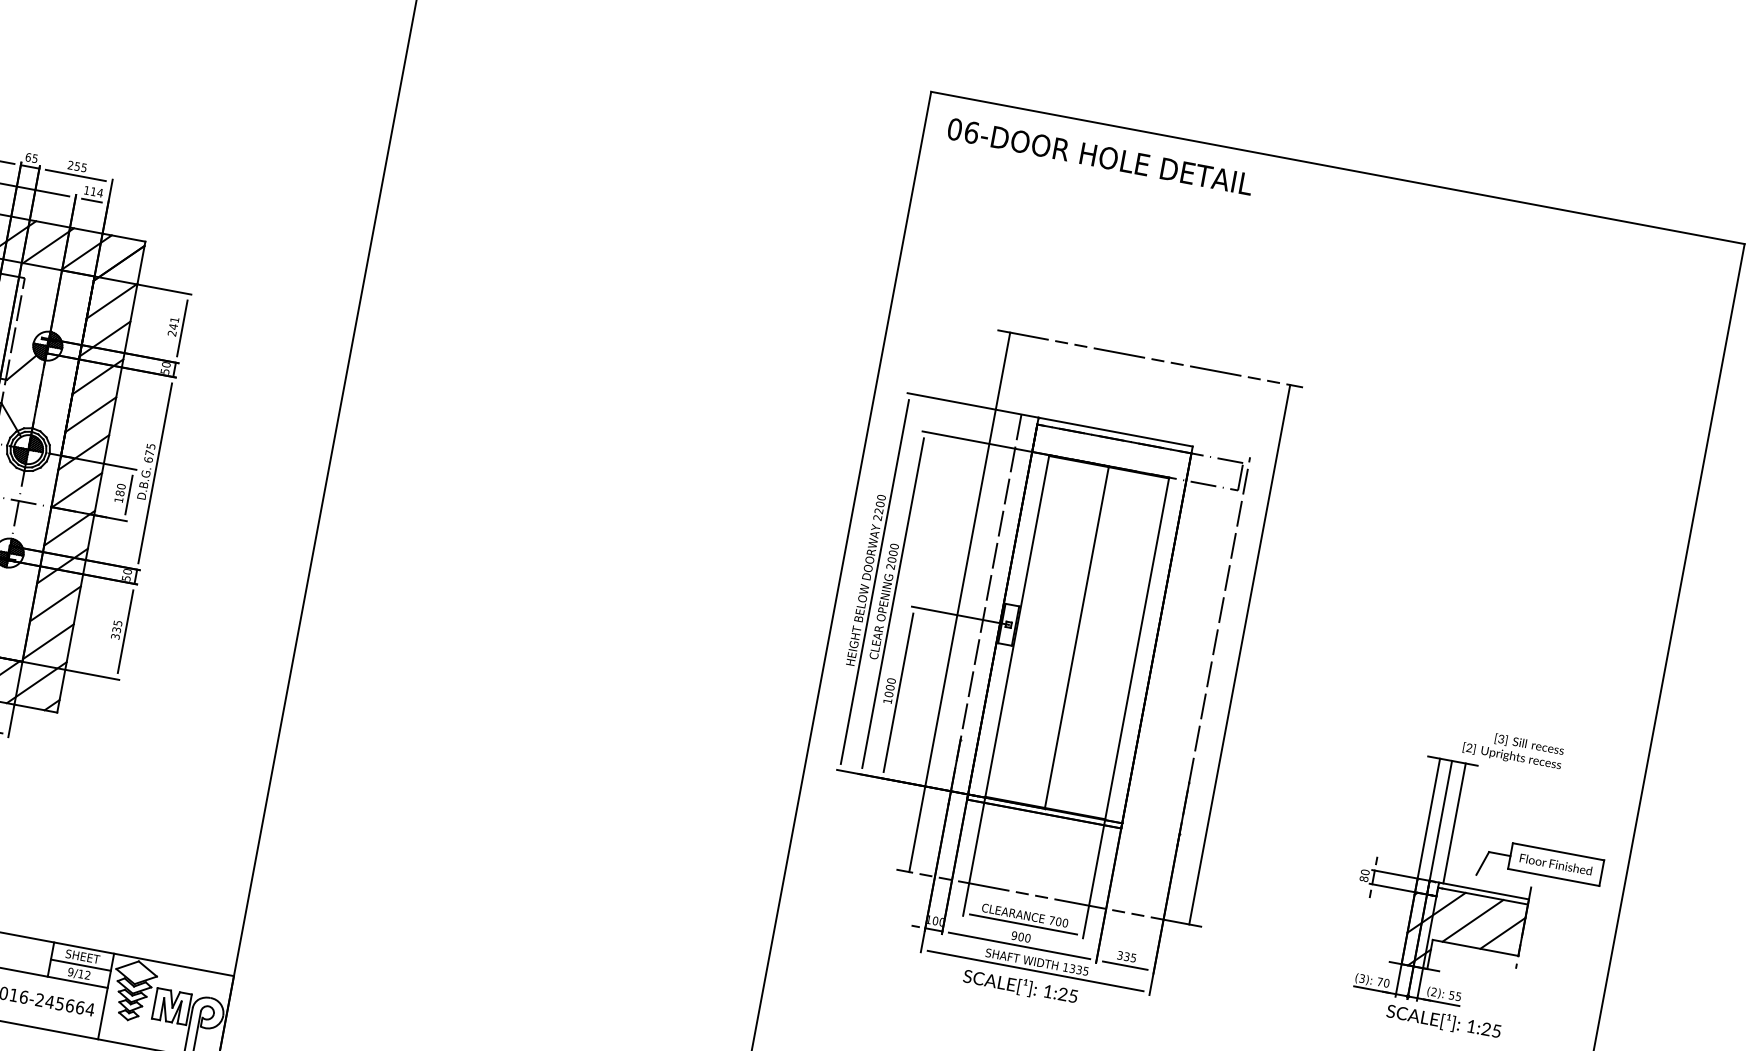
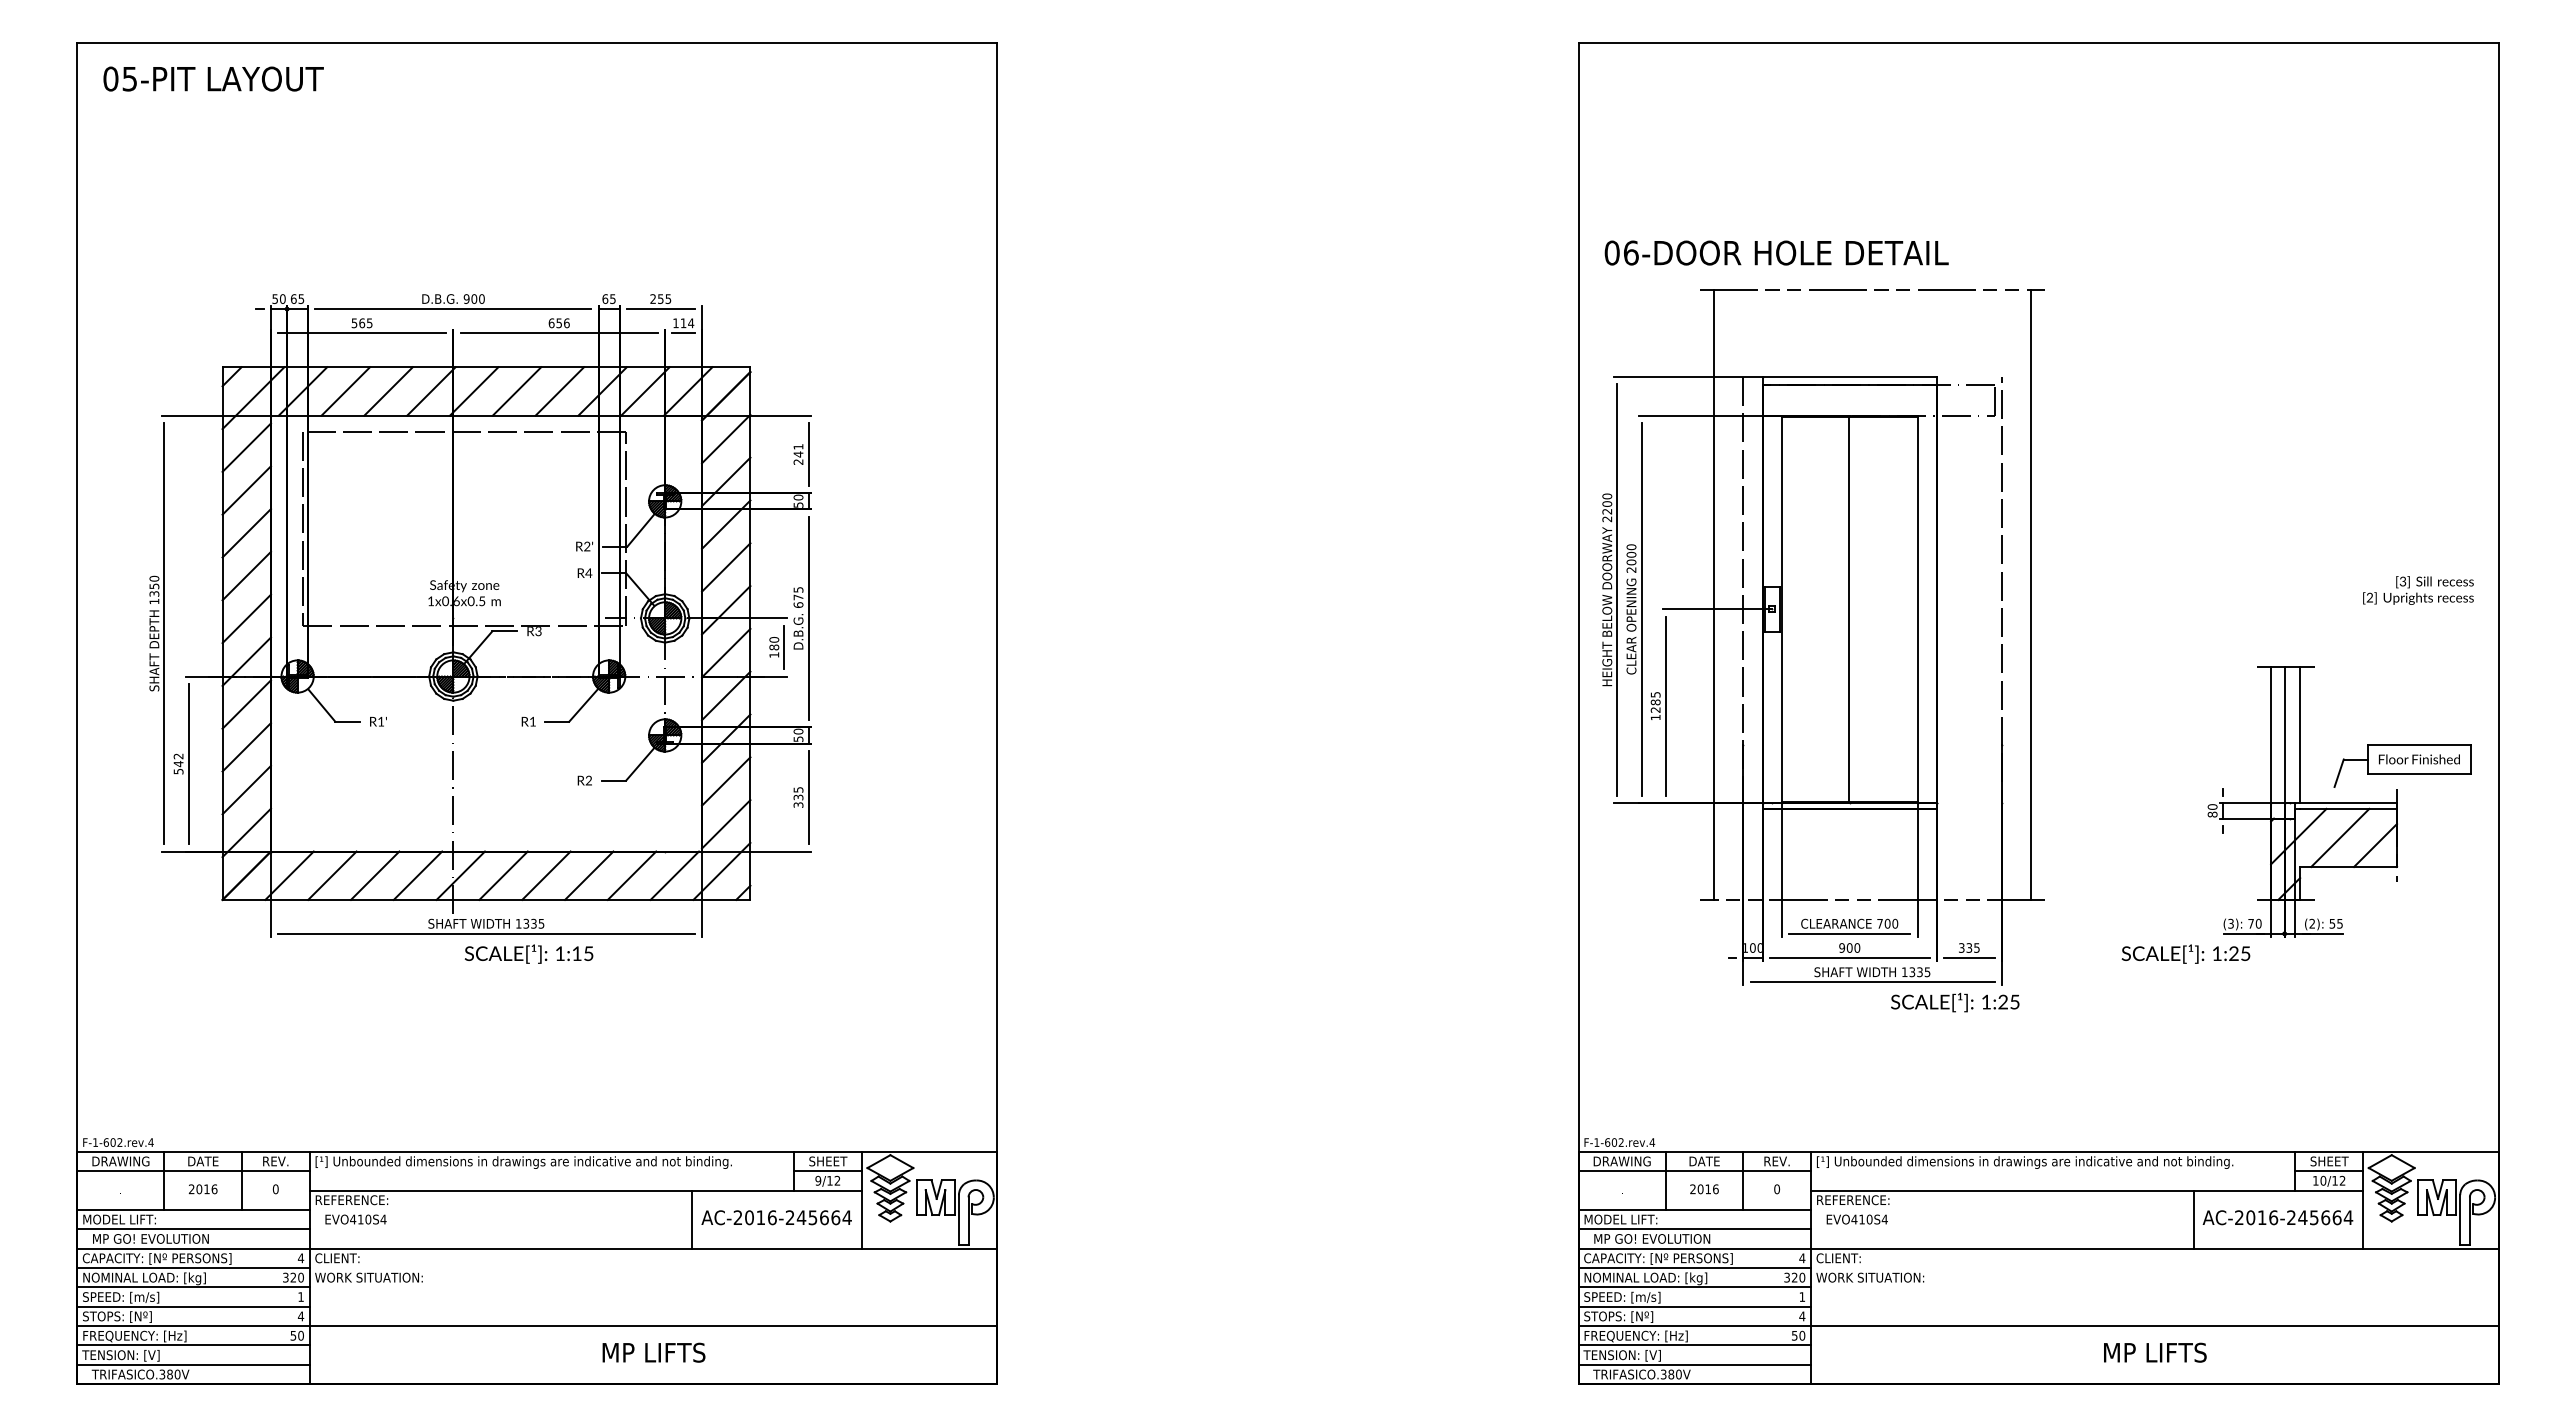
text: (1100, 156) -> (1776, 252), moved
text: (890, 686) -> (1655, 701), 1000 -> 1285
text: (1513, 749) -> (2418, 590), moved
text: (1020, 986) -> (1955, 1002), moved
text: (1443, 1021) -> (2185, 953), moved

